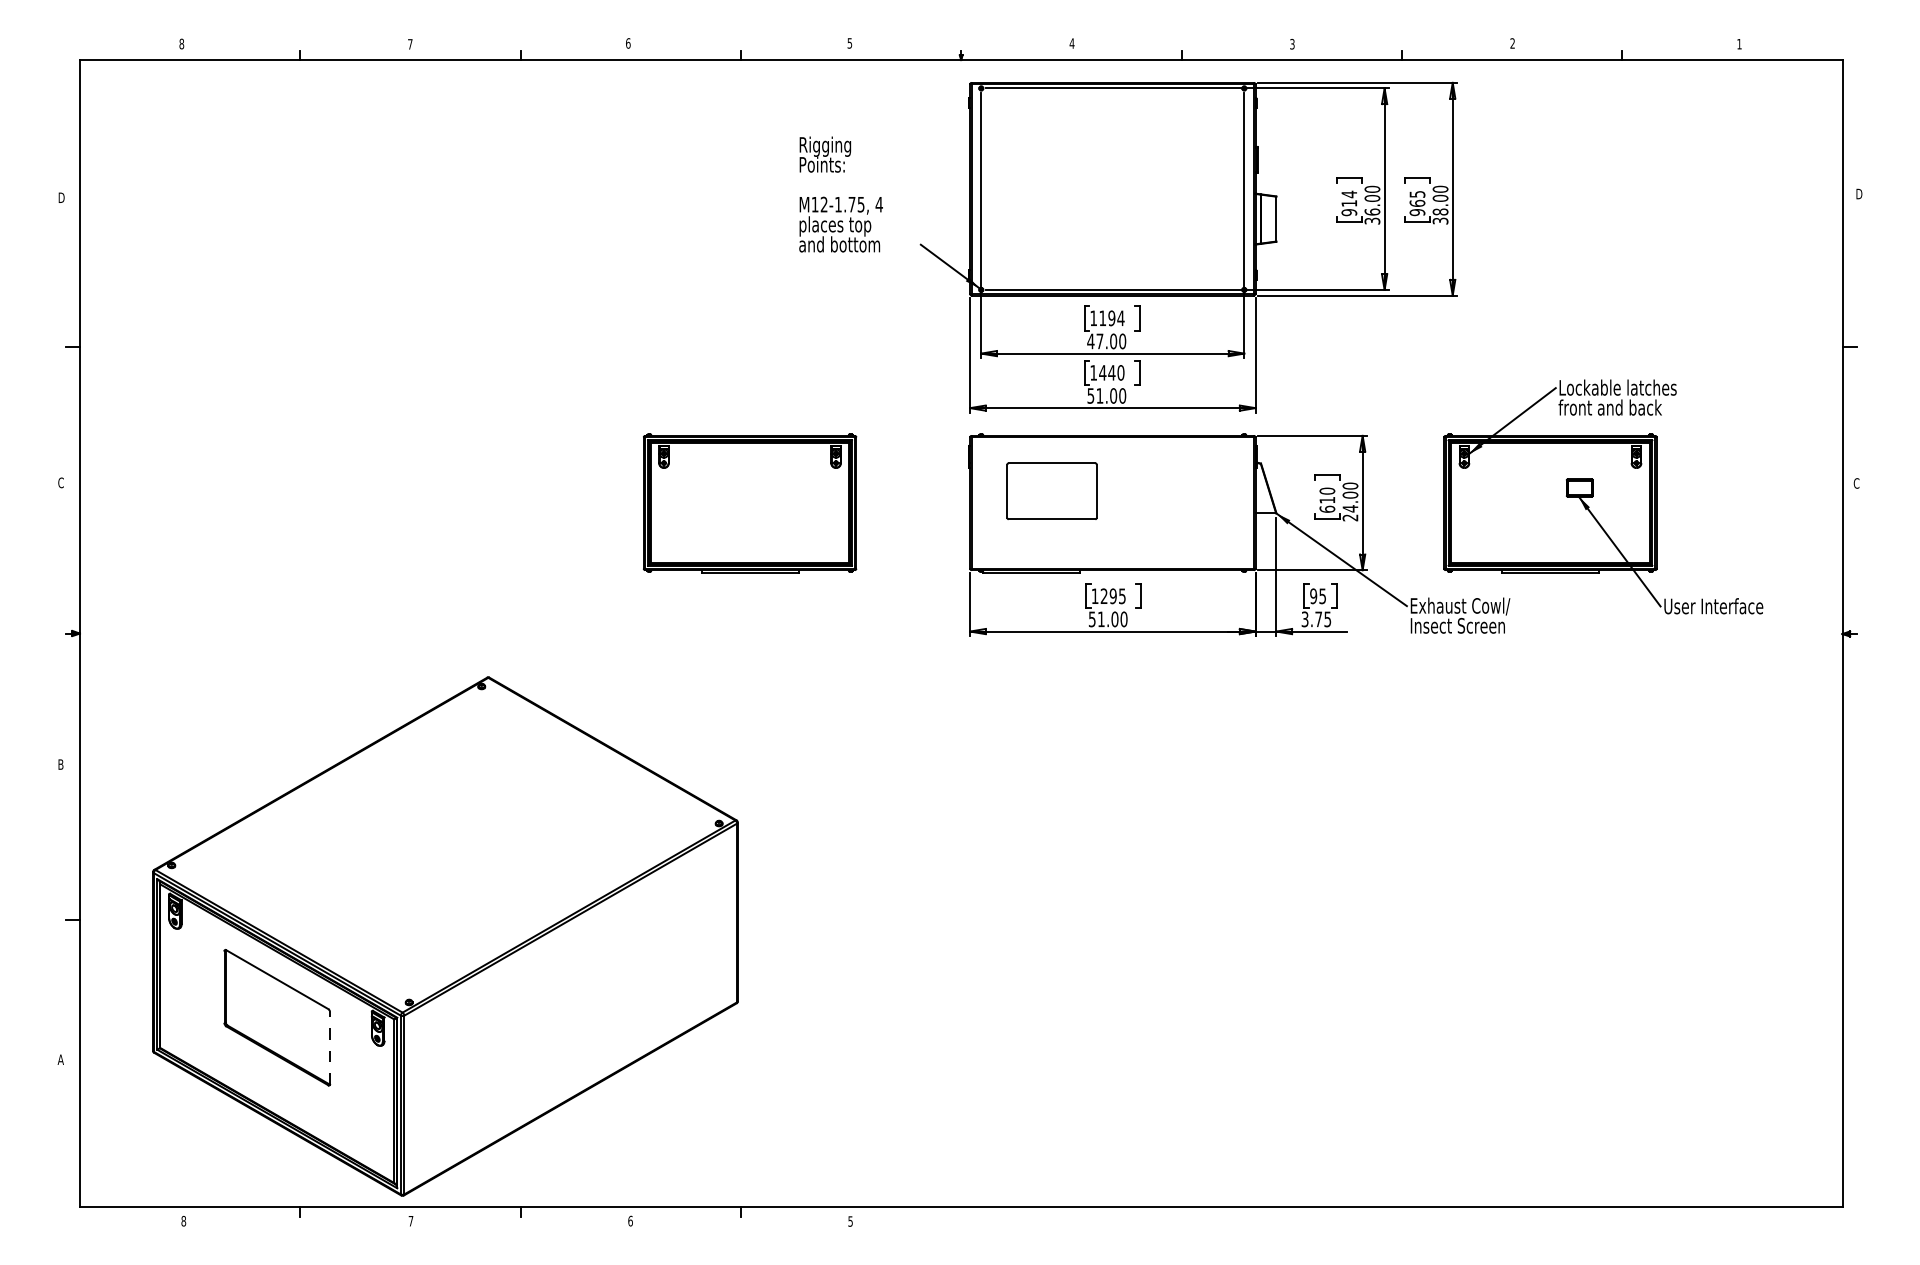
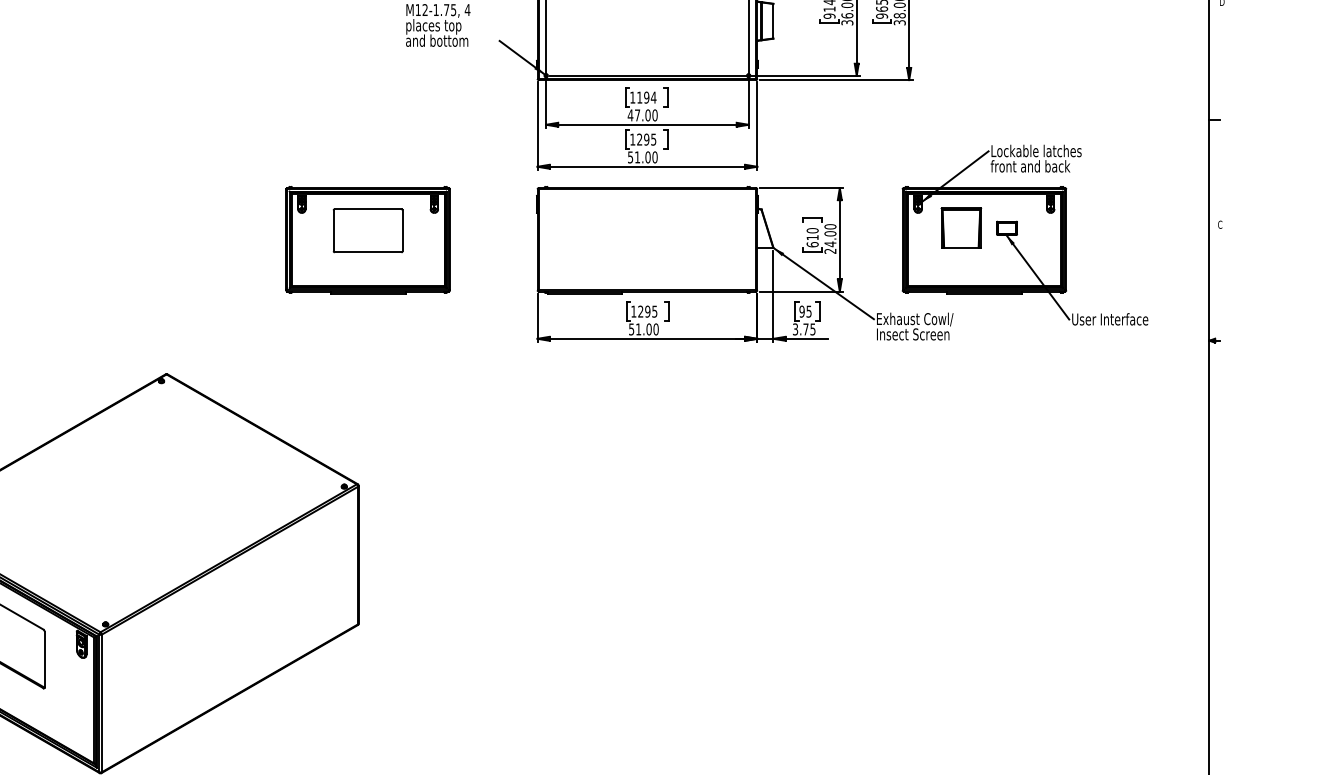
text: (1111, 372) -> (646, 139), 1440 -> 1295
part: (1520, 487) -> (961, 227), added
part: (1051, 490) -> (367, 230), moved
line: (330, 1047) -> (45, 659), dashed -> solid

